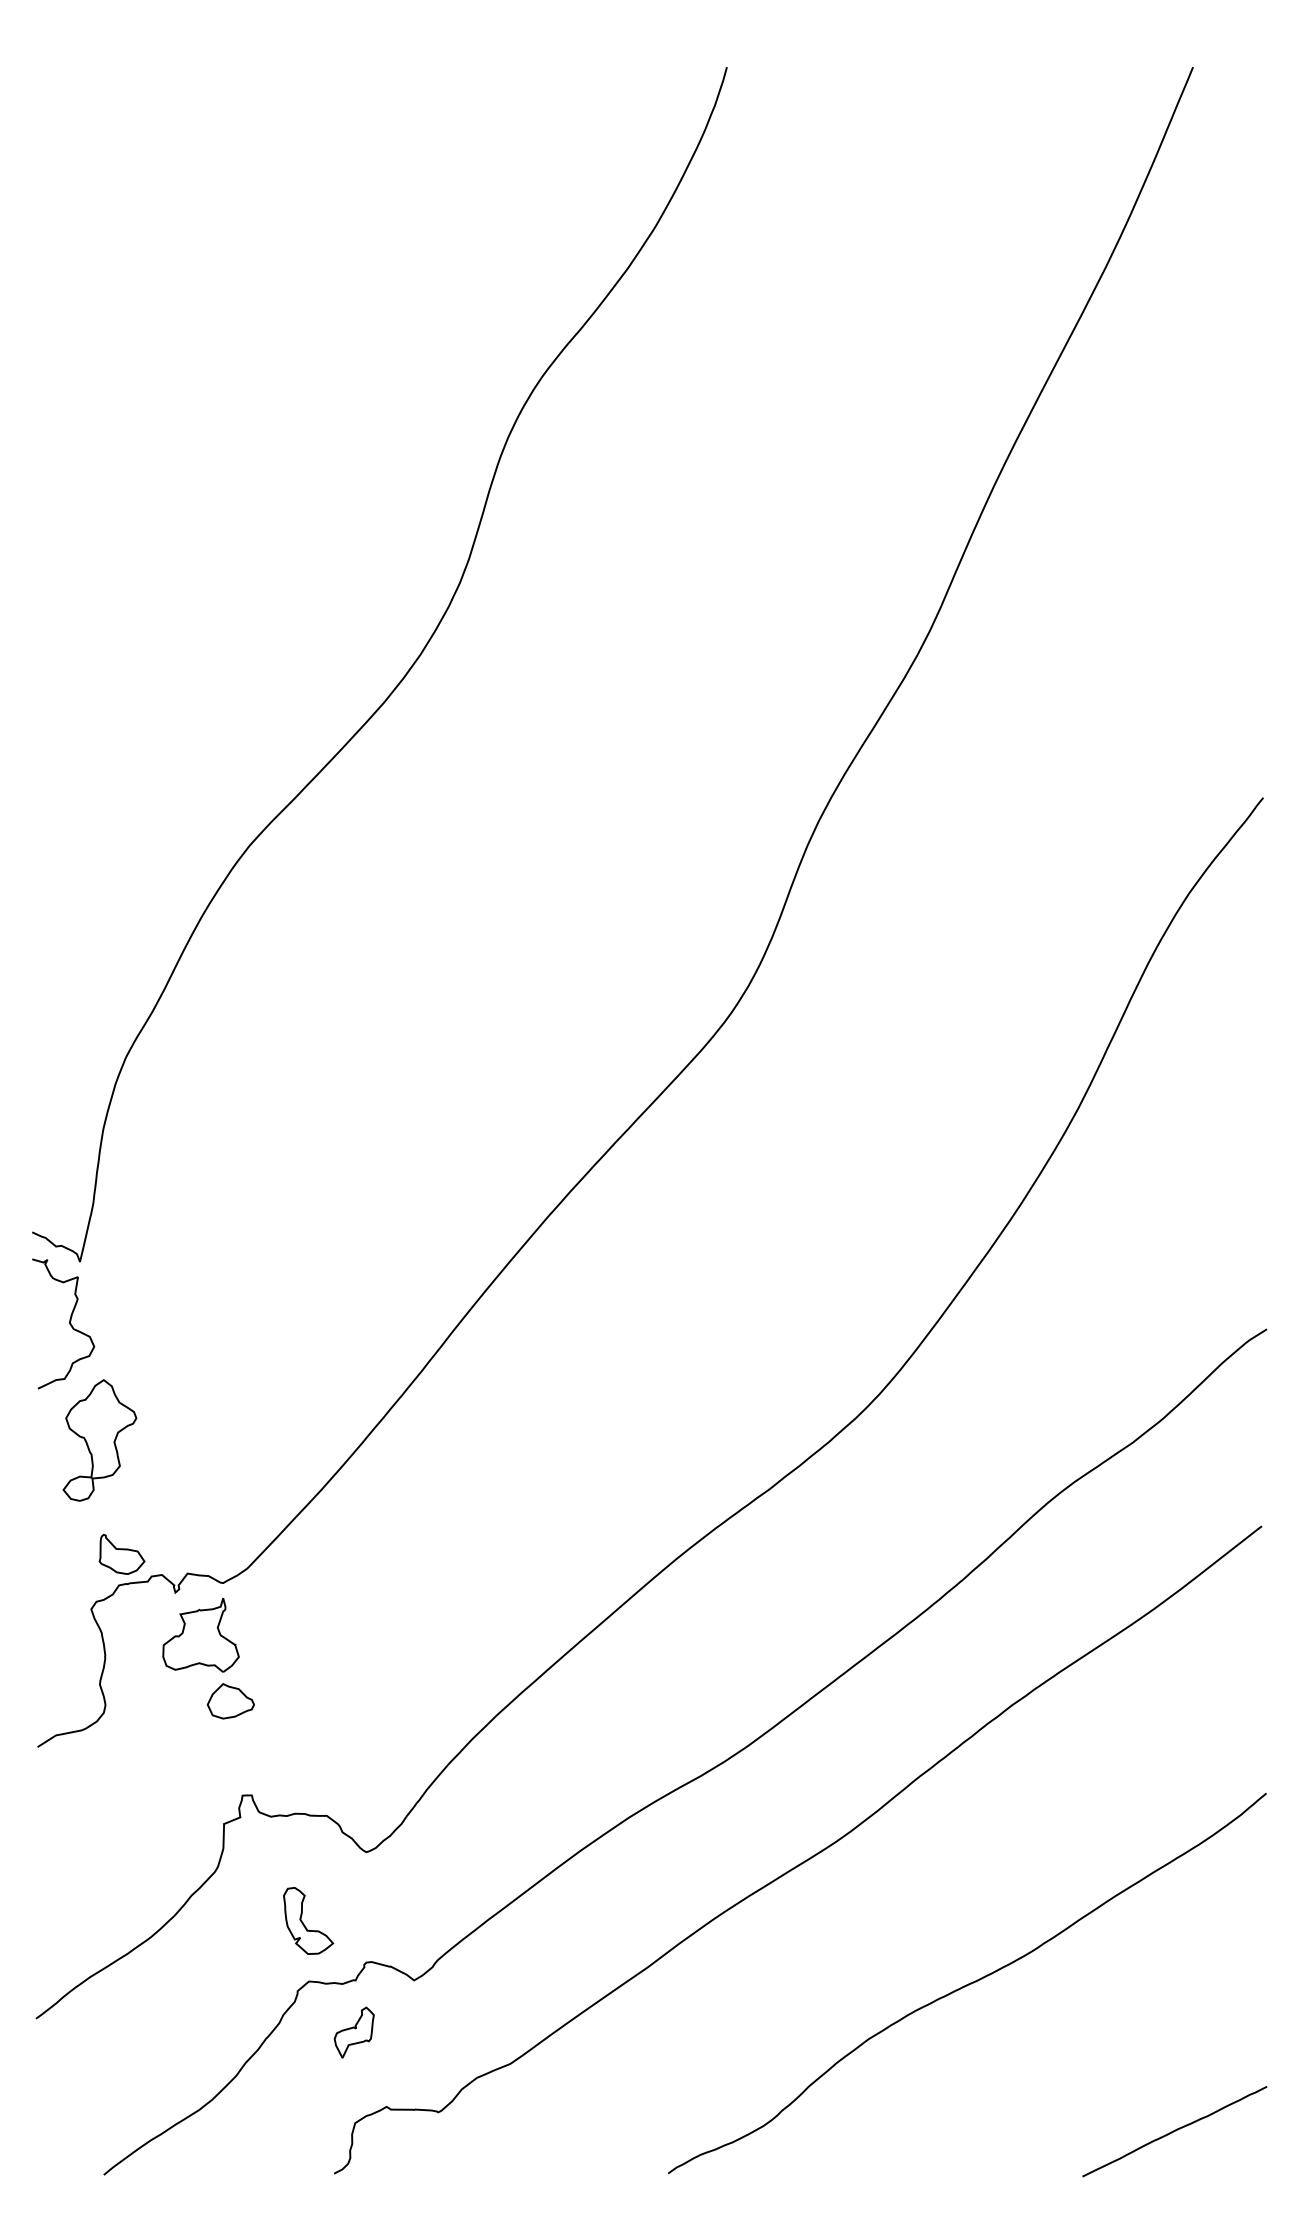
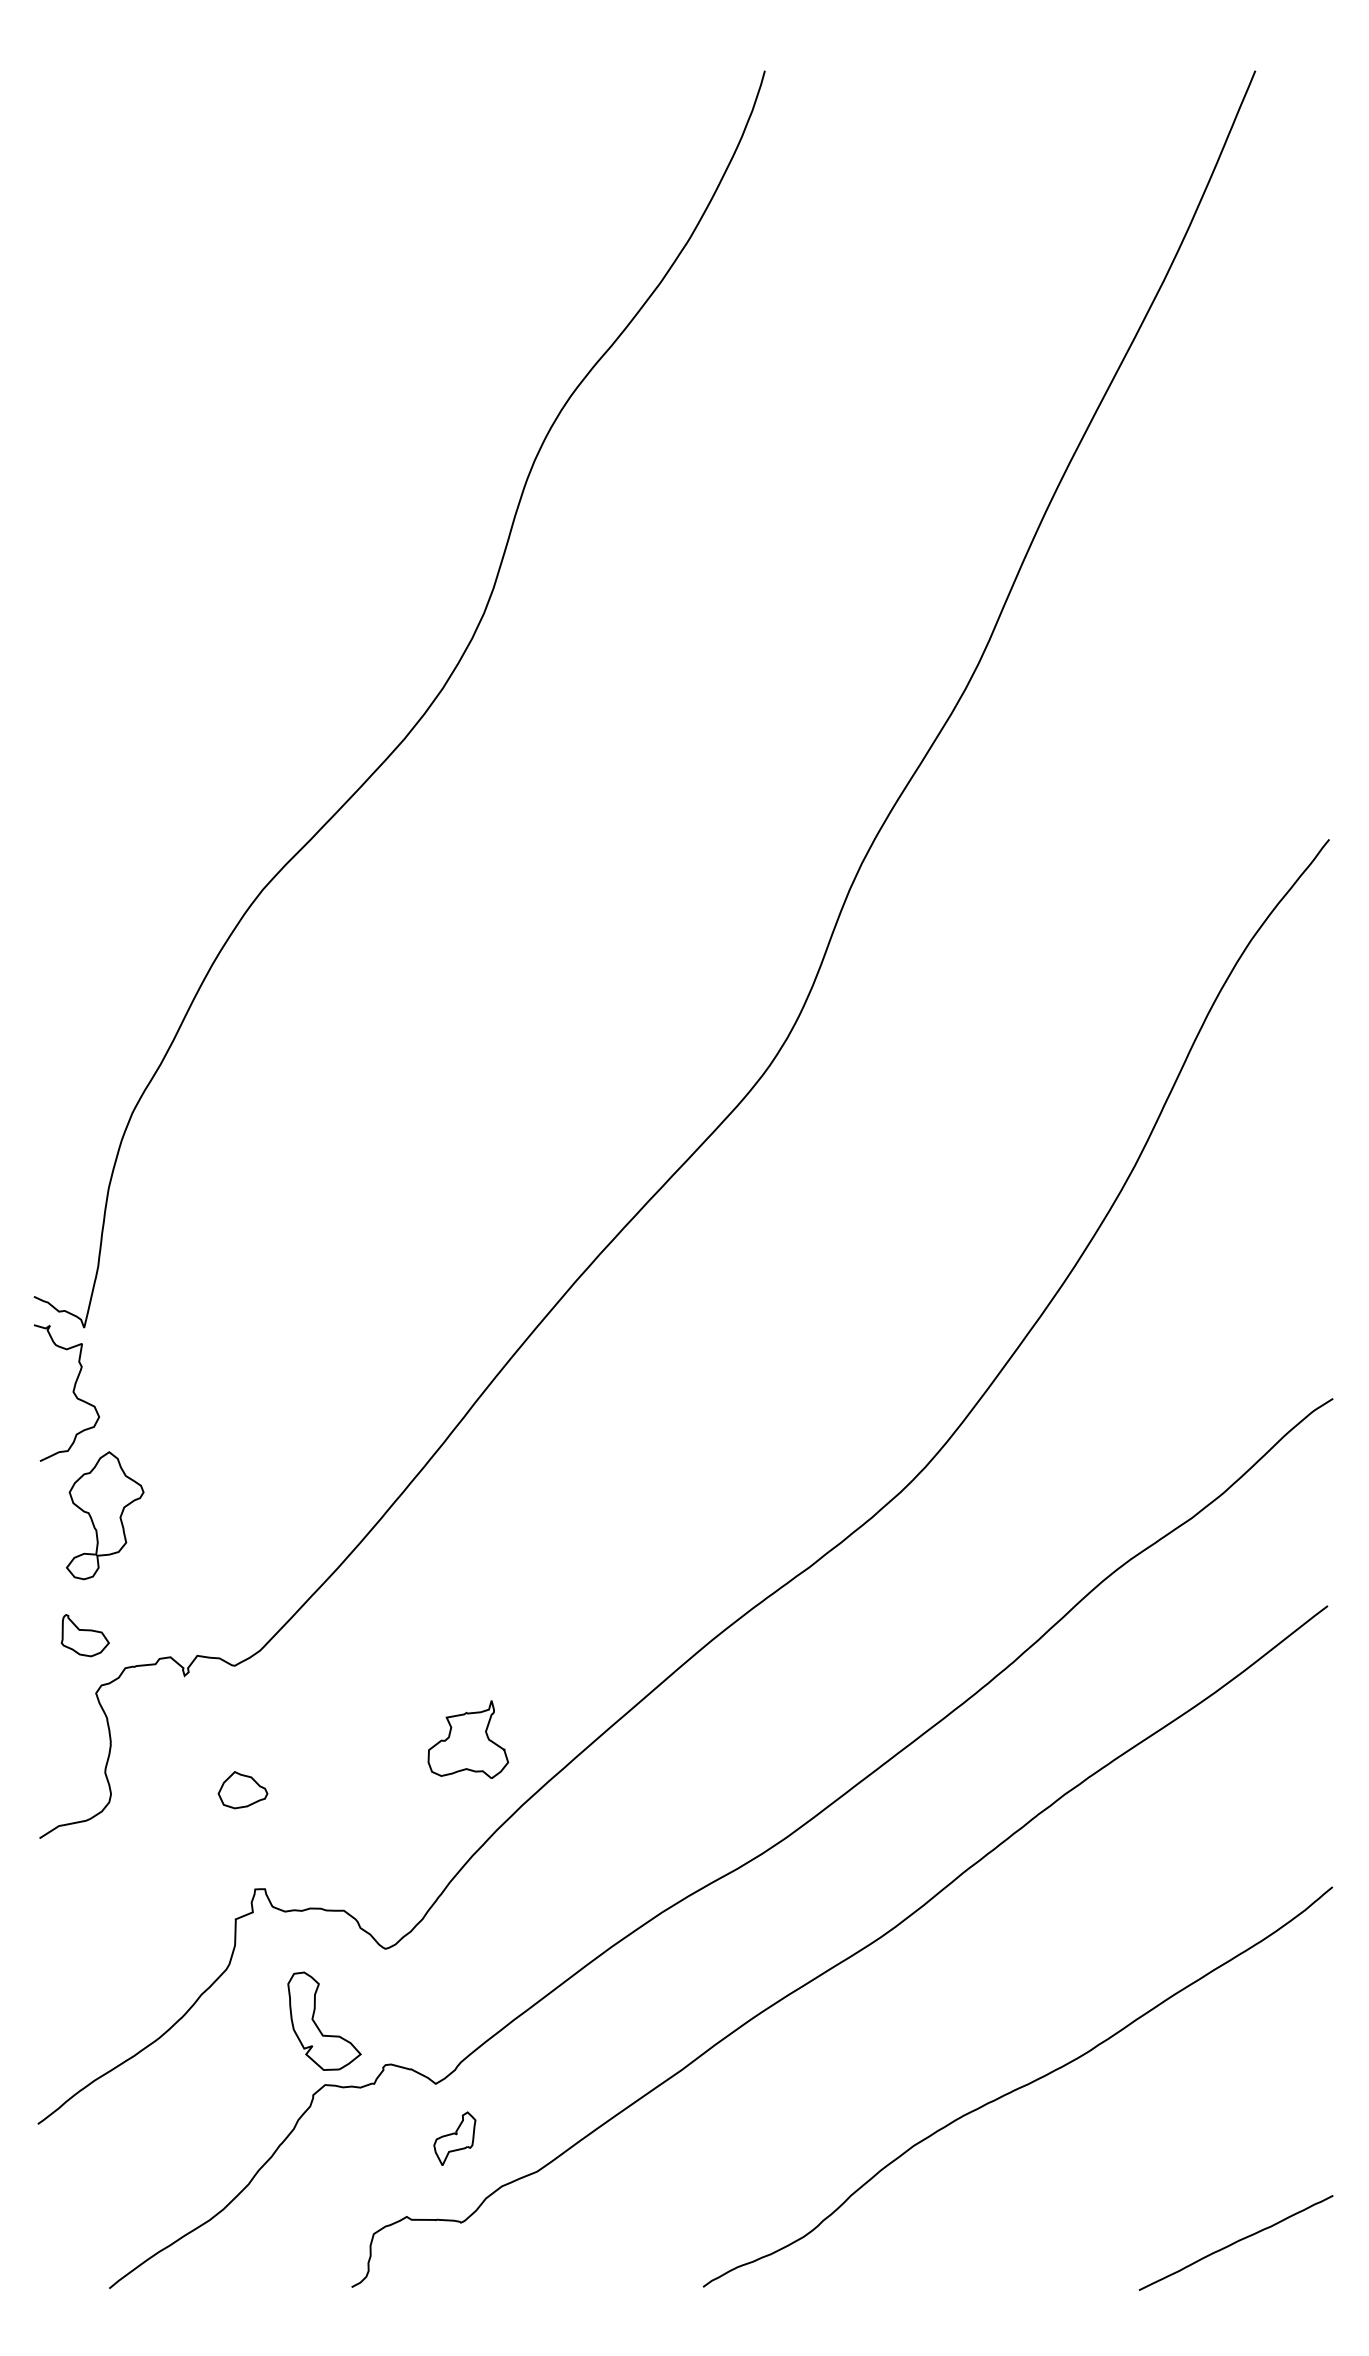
part: (121, 1553) -> (84, 1634), moved
part: (200, 1635) -> (467, 1739), moved
part: (308, 1920) -> (324, 2020), size x1.4
part: (353, 2032) -> (454, 2138), moved

